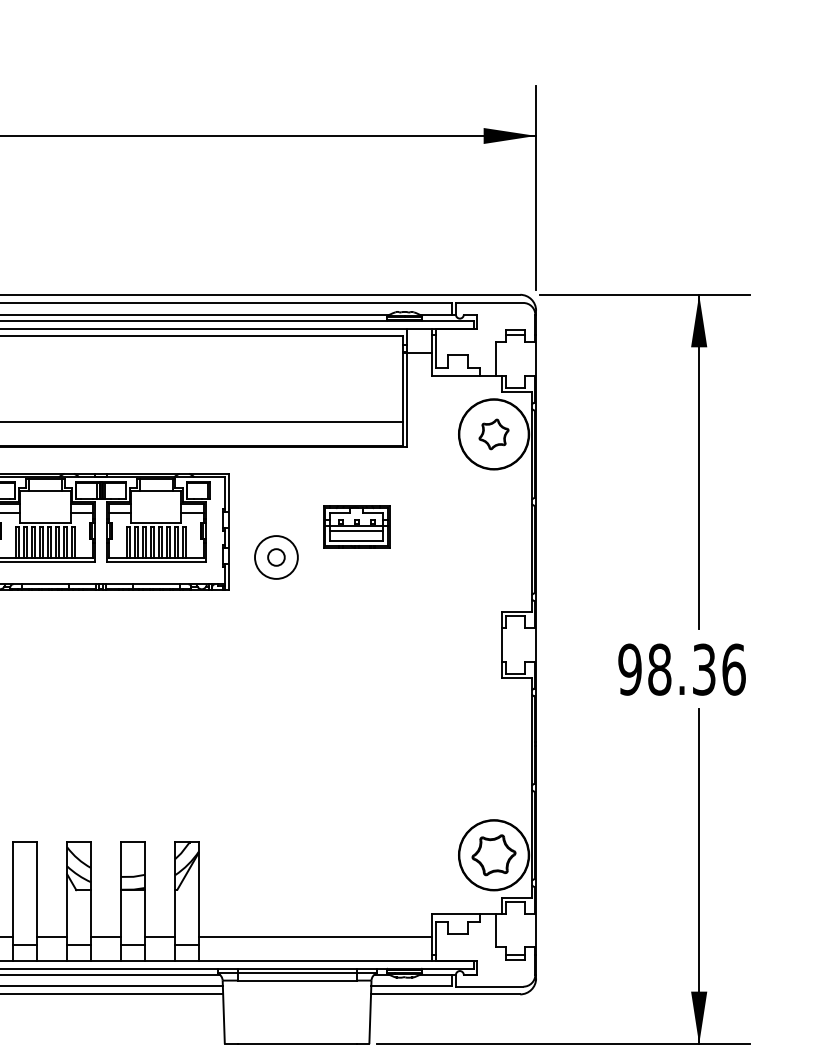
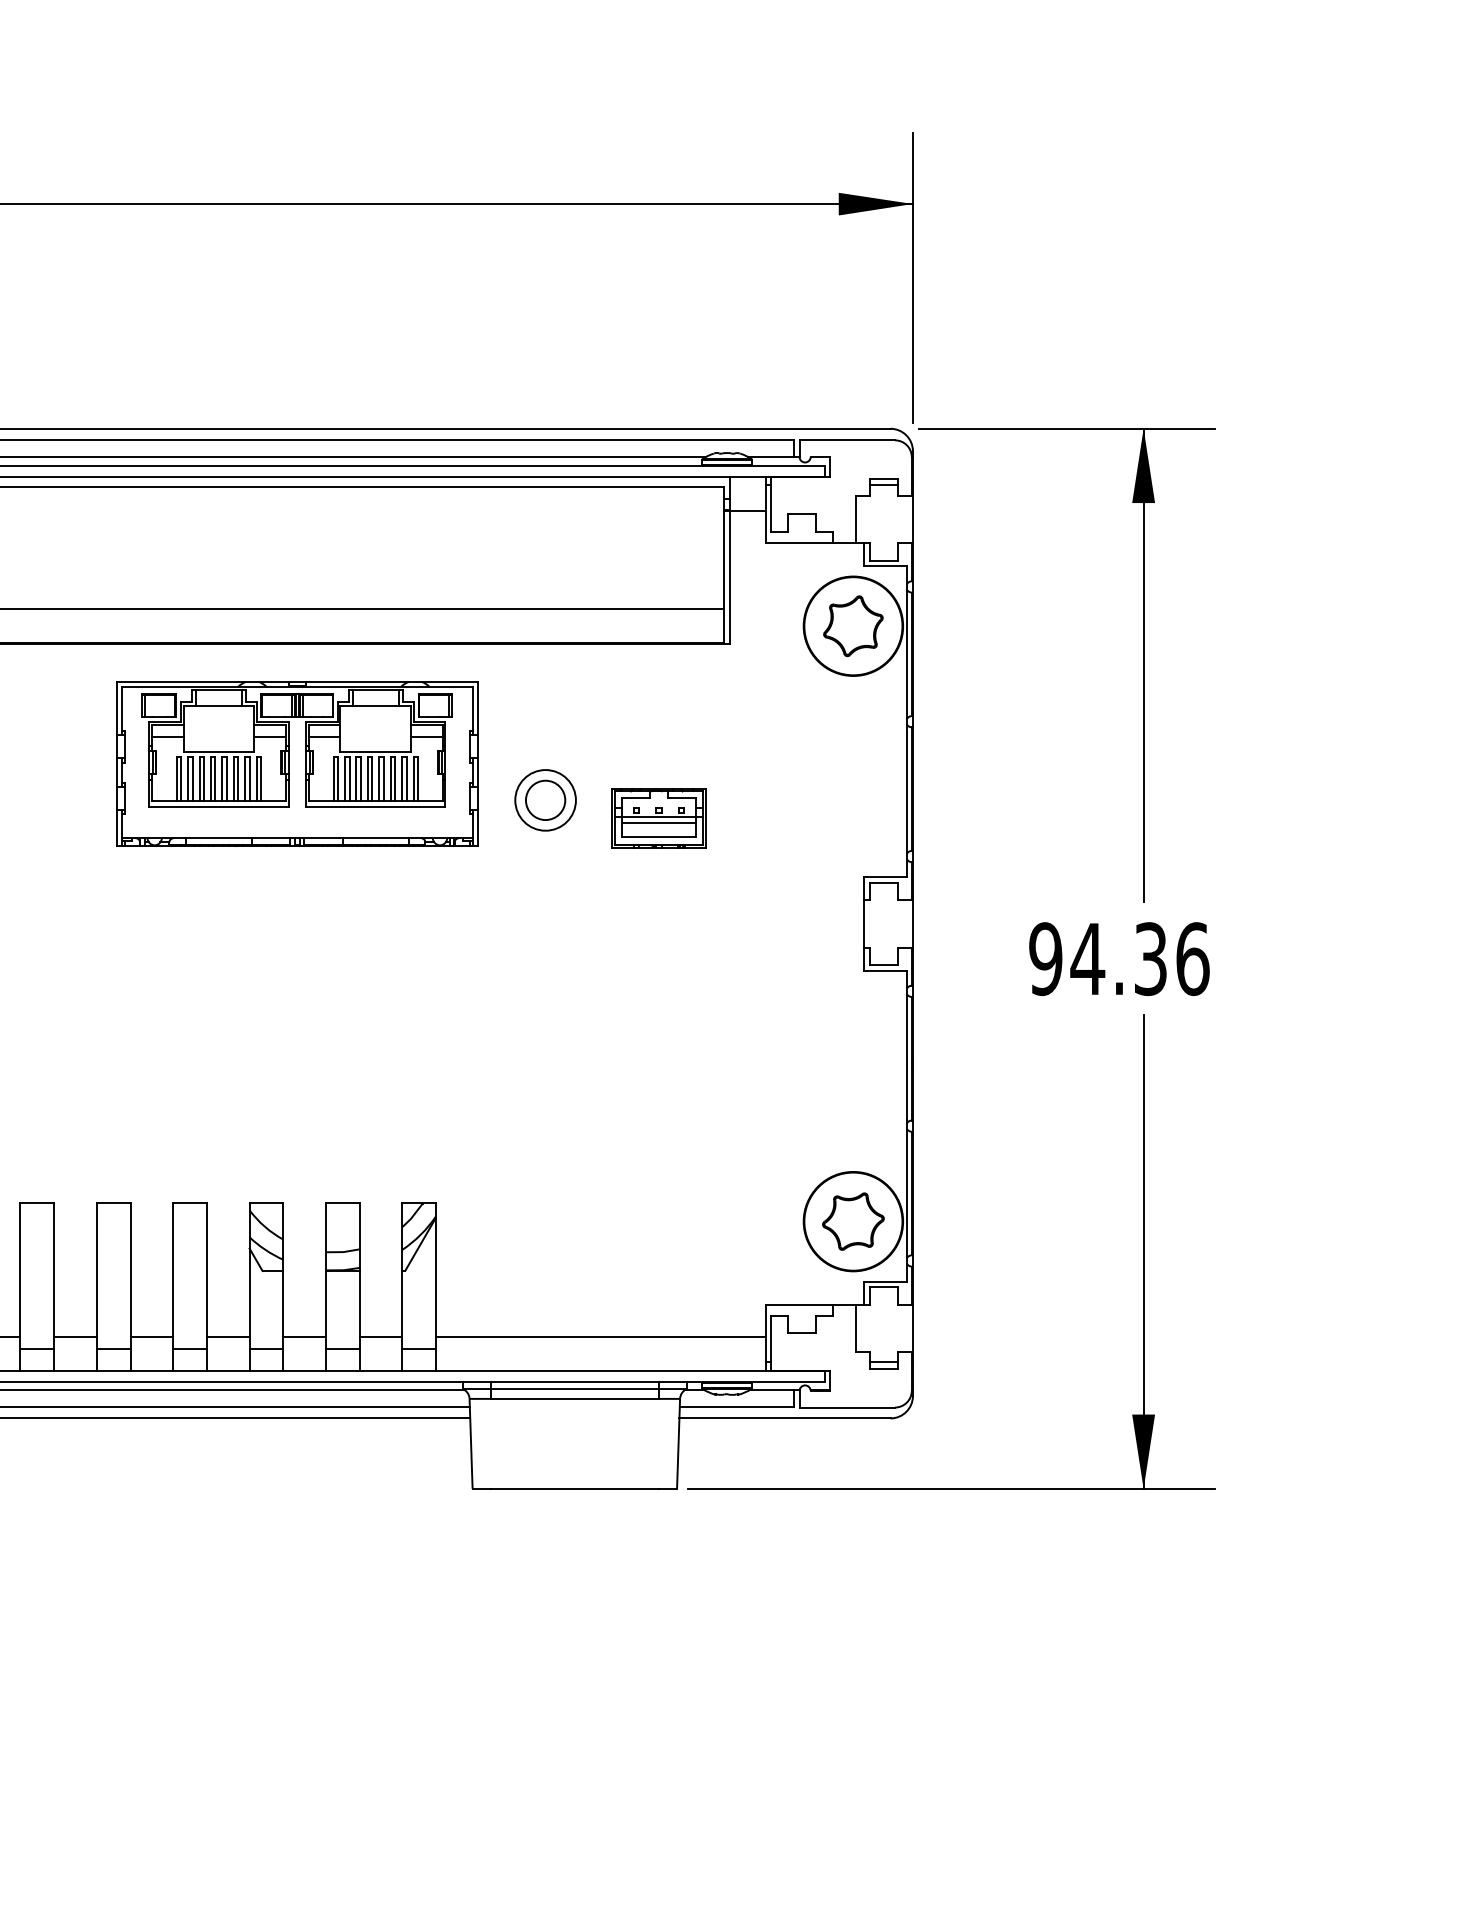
part: (494, 434) -> (853, 626), size x1.43
part: (356, 527) -> (658, 818), moved
circle: (276, 557) -> (545, 800), size x1.67
text: (659, 669) -> (1087, 959), 98.36 -> 94.36

